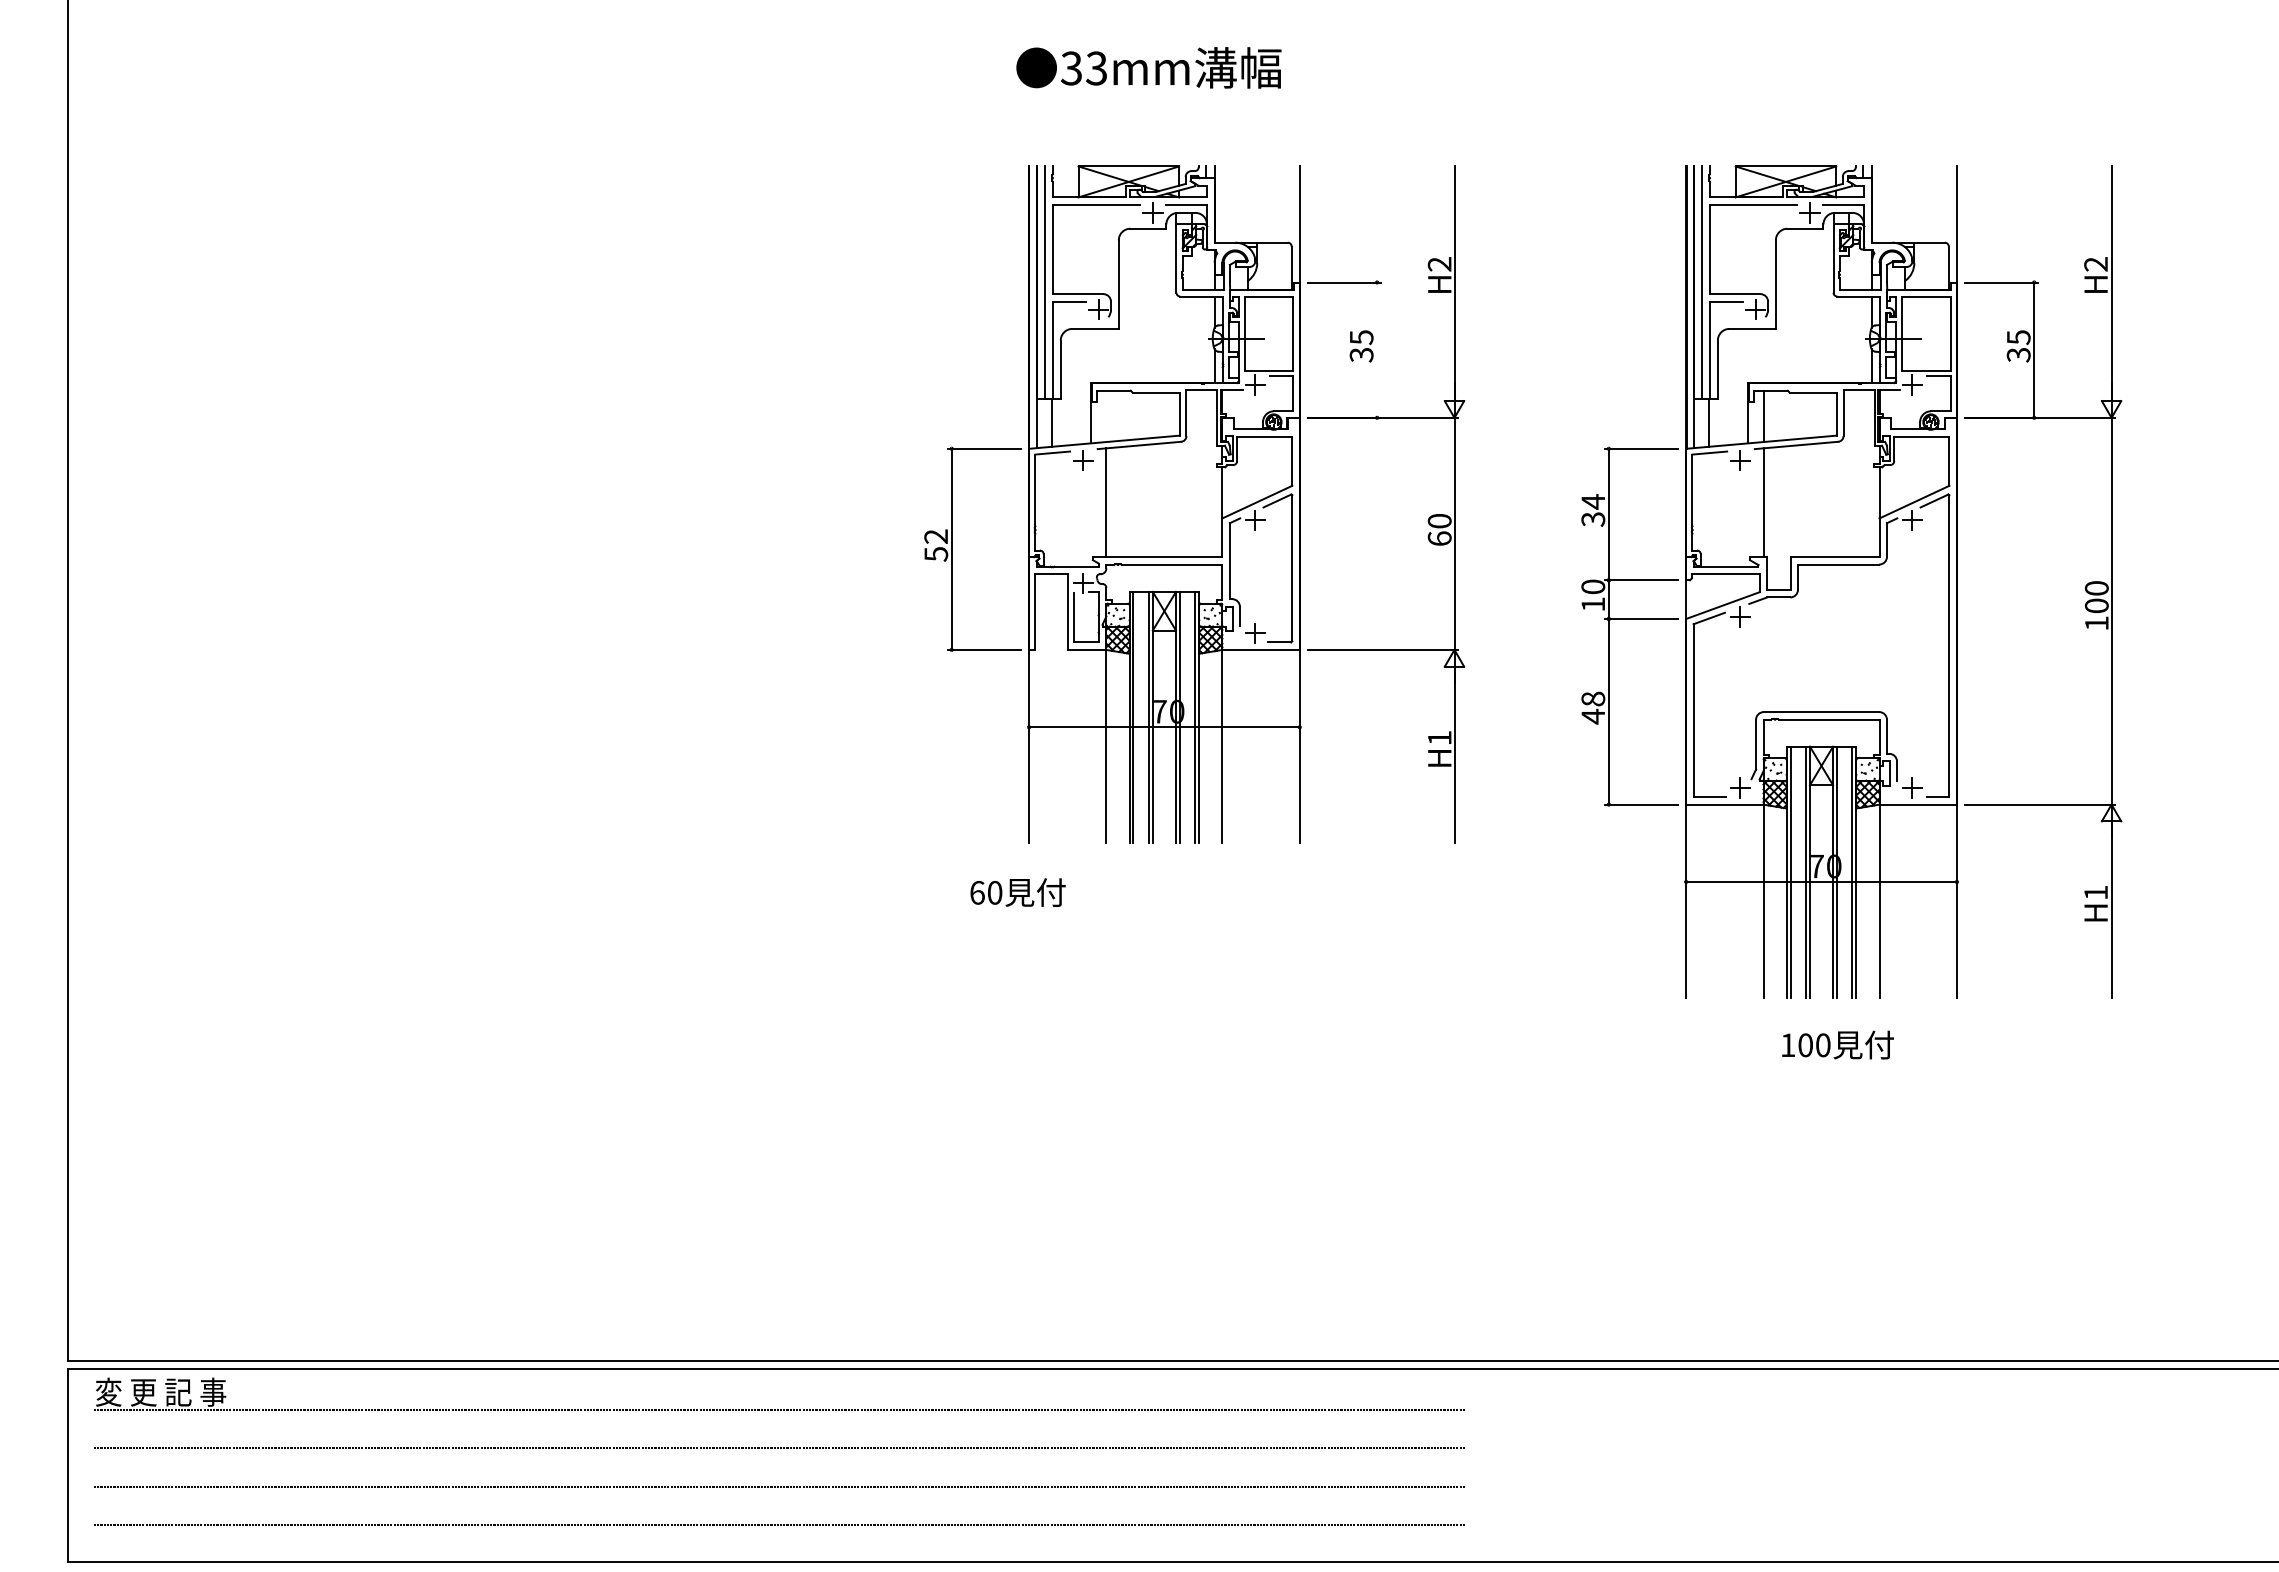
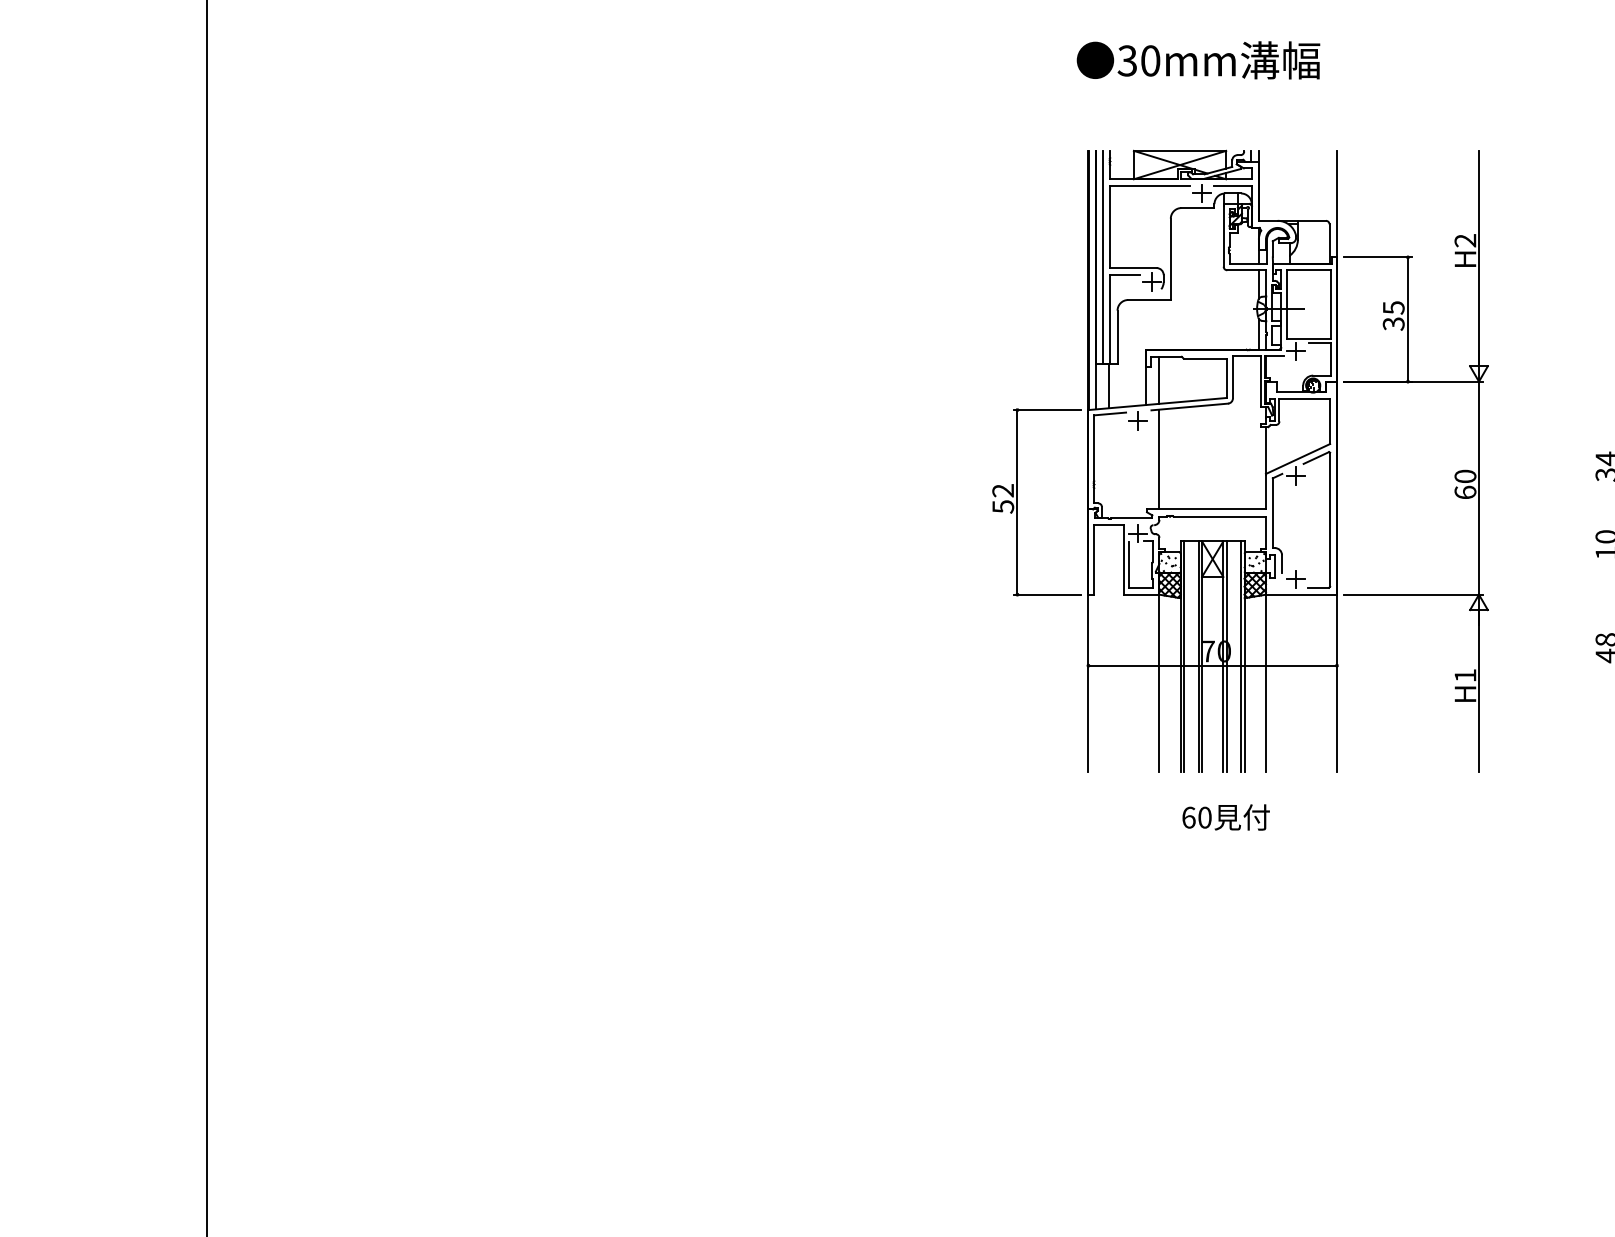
text: (1096, 68) -> (1150, 60), 33mm -> 30mm
line: (1377, 349) -> (1408, 318), added
line: (1106, 416) -> (1159, 380), added
text: (1017, 892) -> (1225, 817), moved

